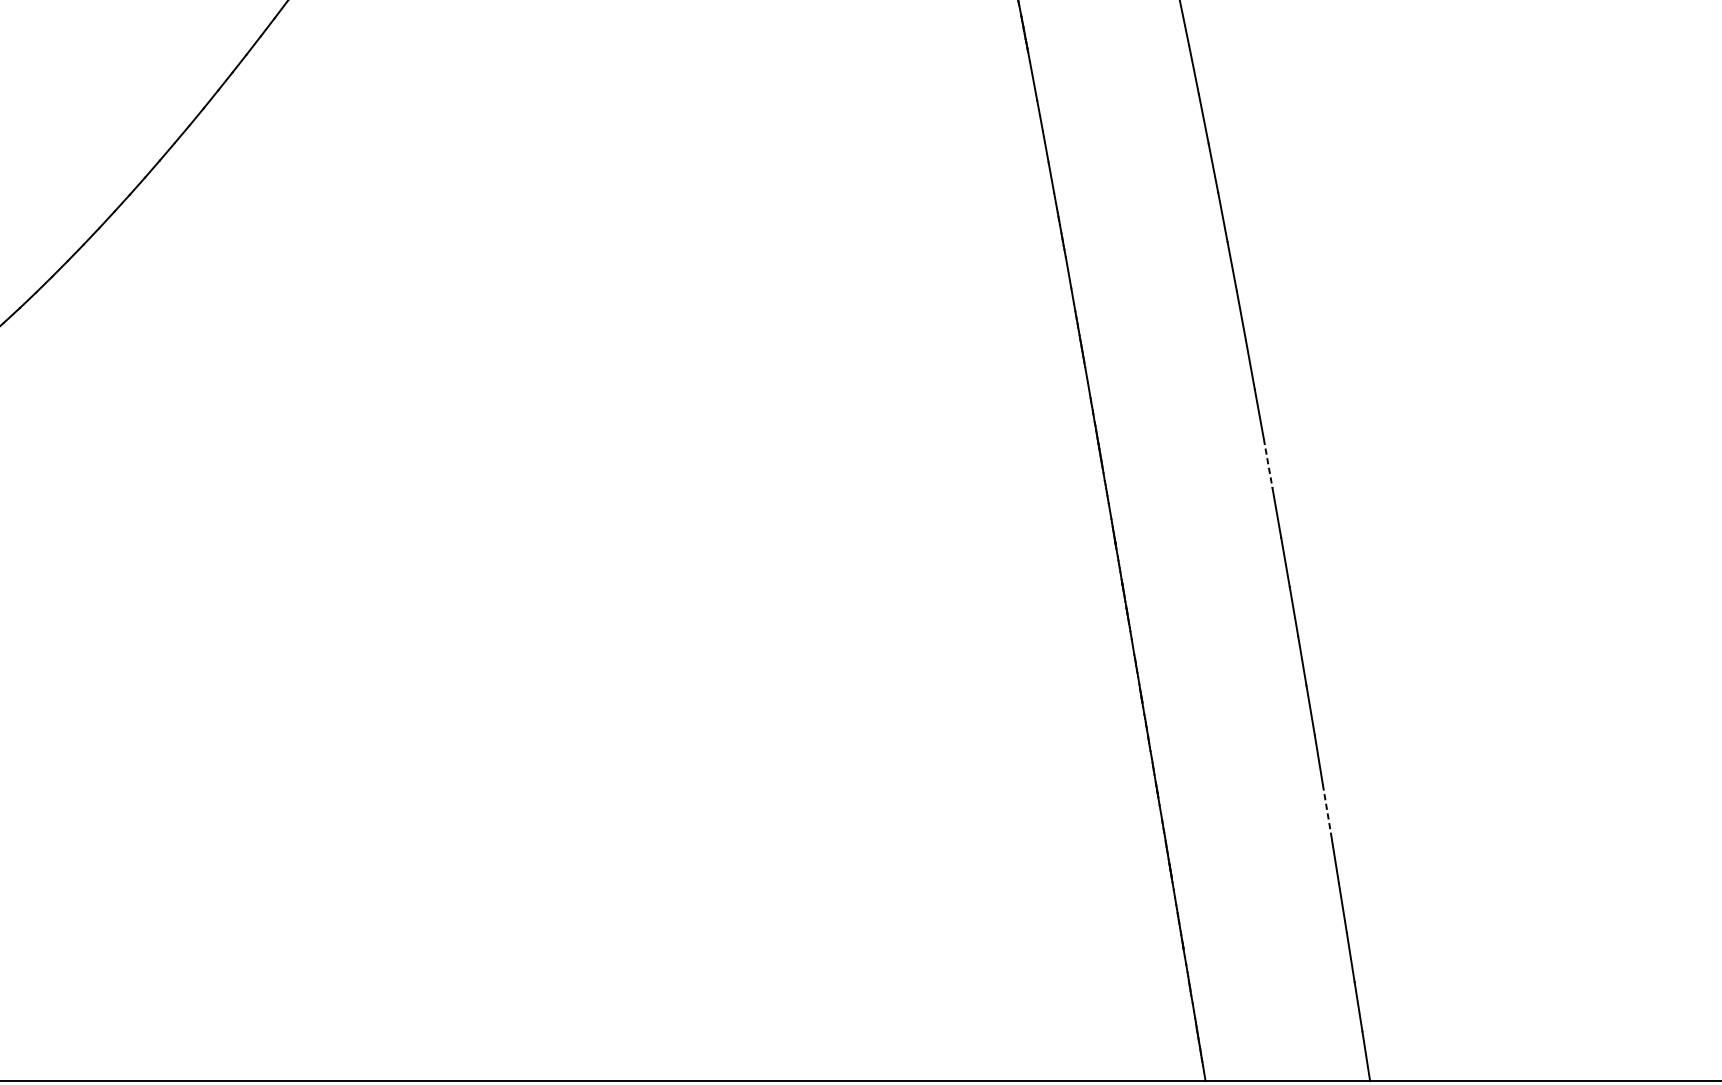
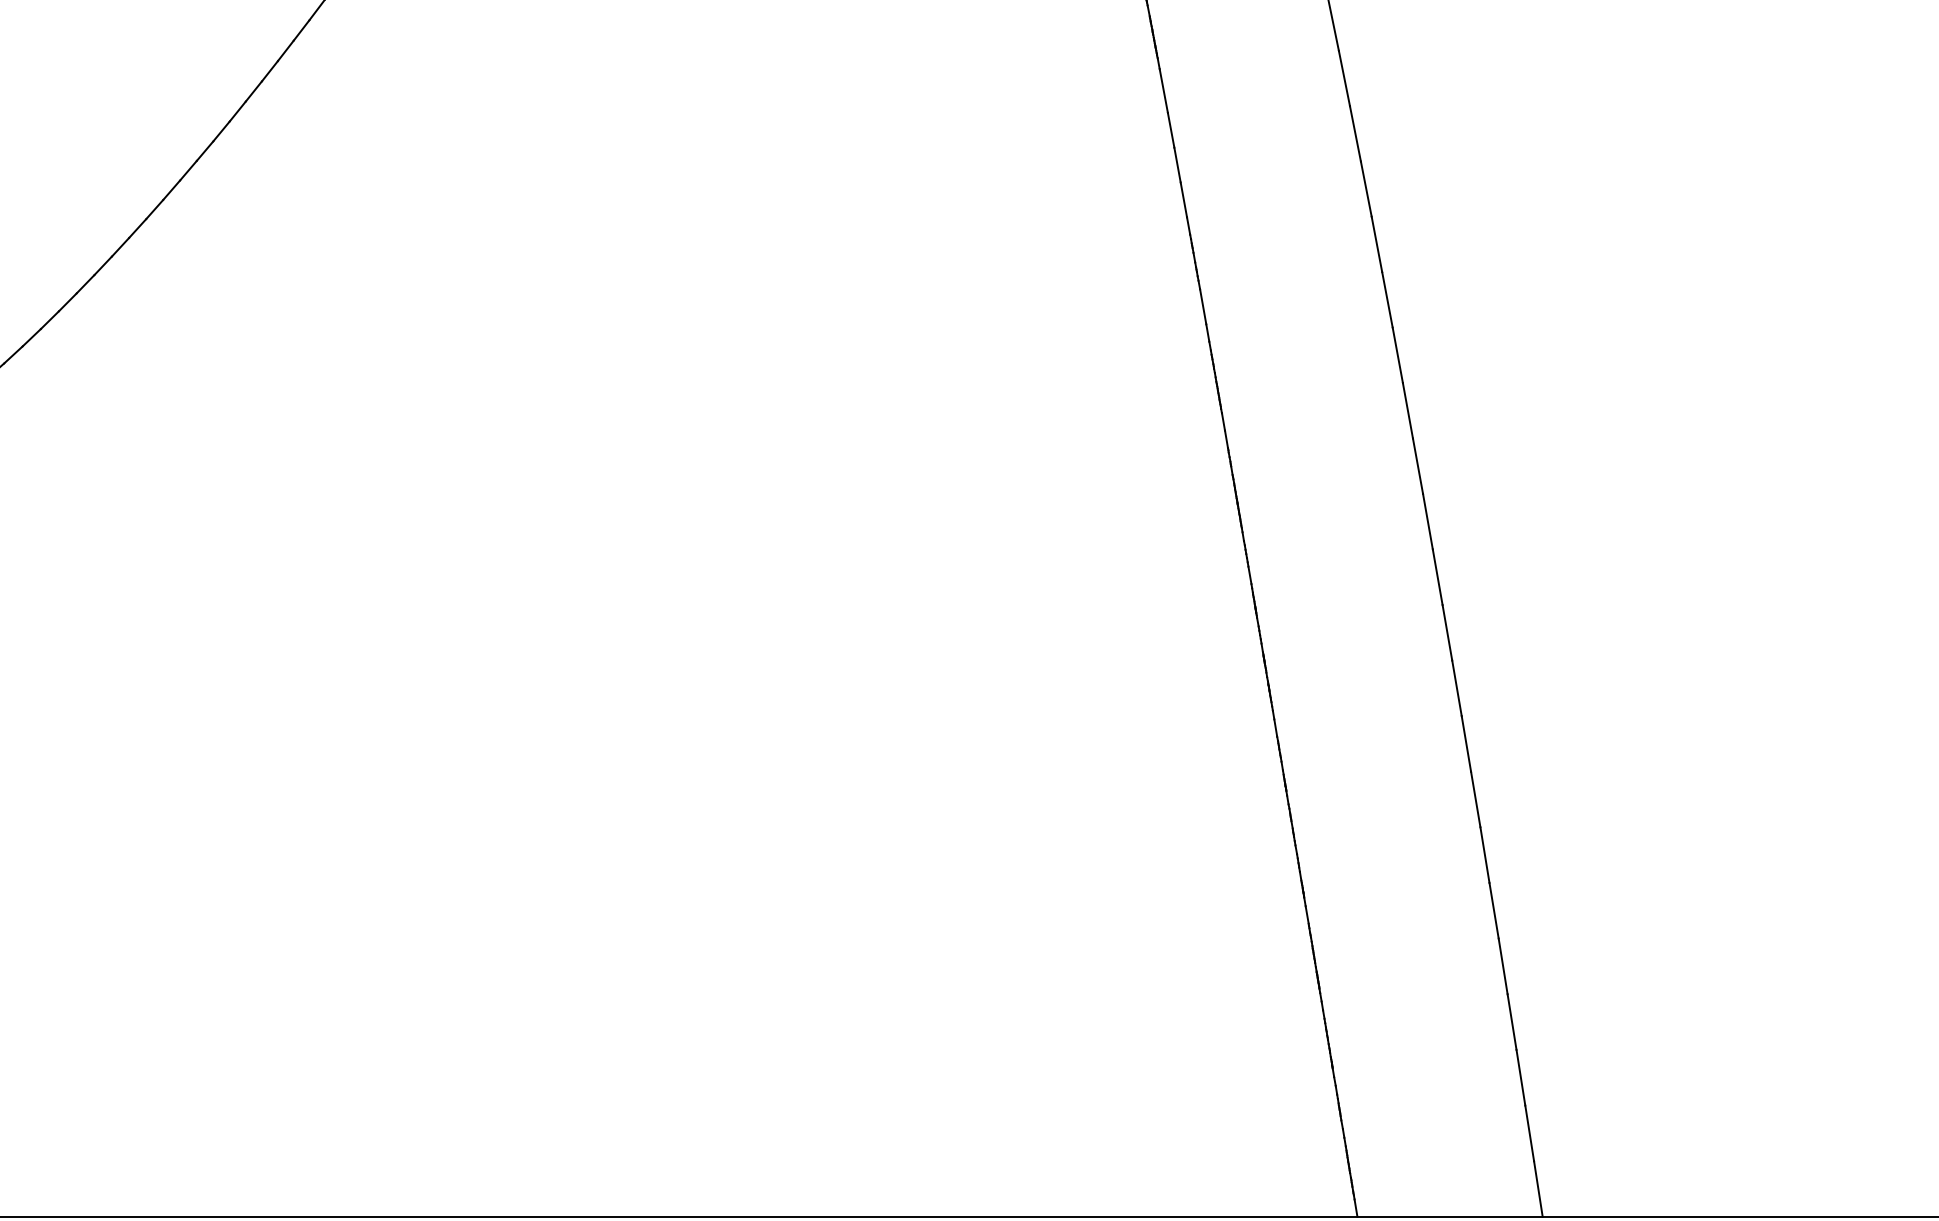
line: (1268, 464) -> (1428, 522), dashed -> solid
line: (1327, 809) -> (1494, 911), dashed -> solid

